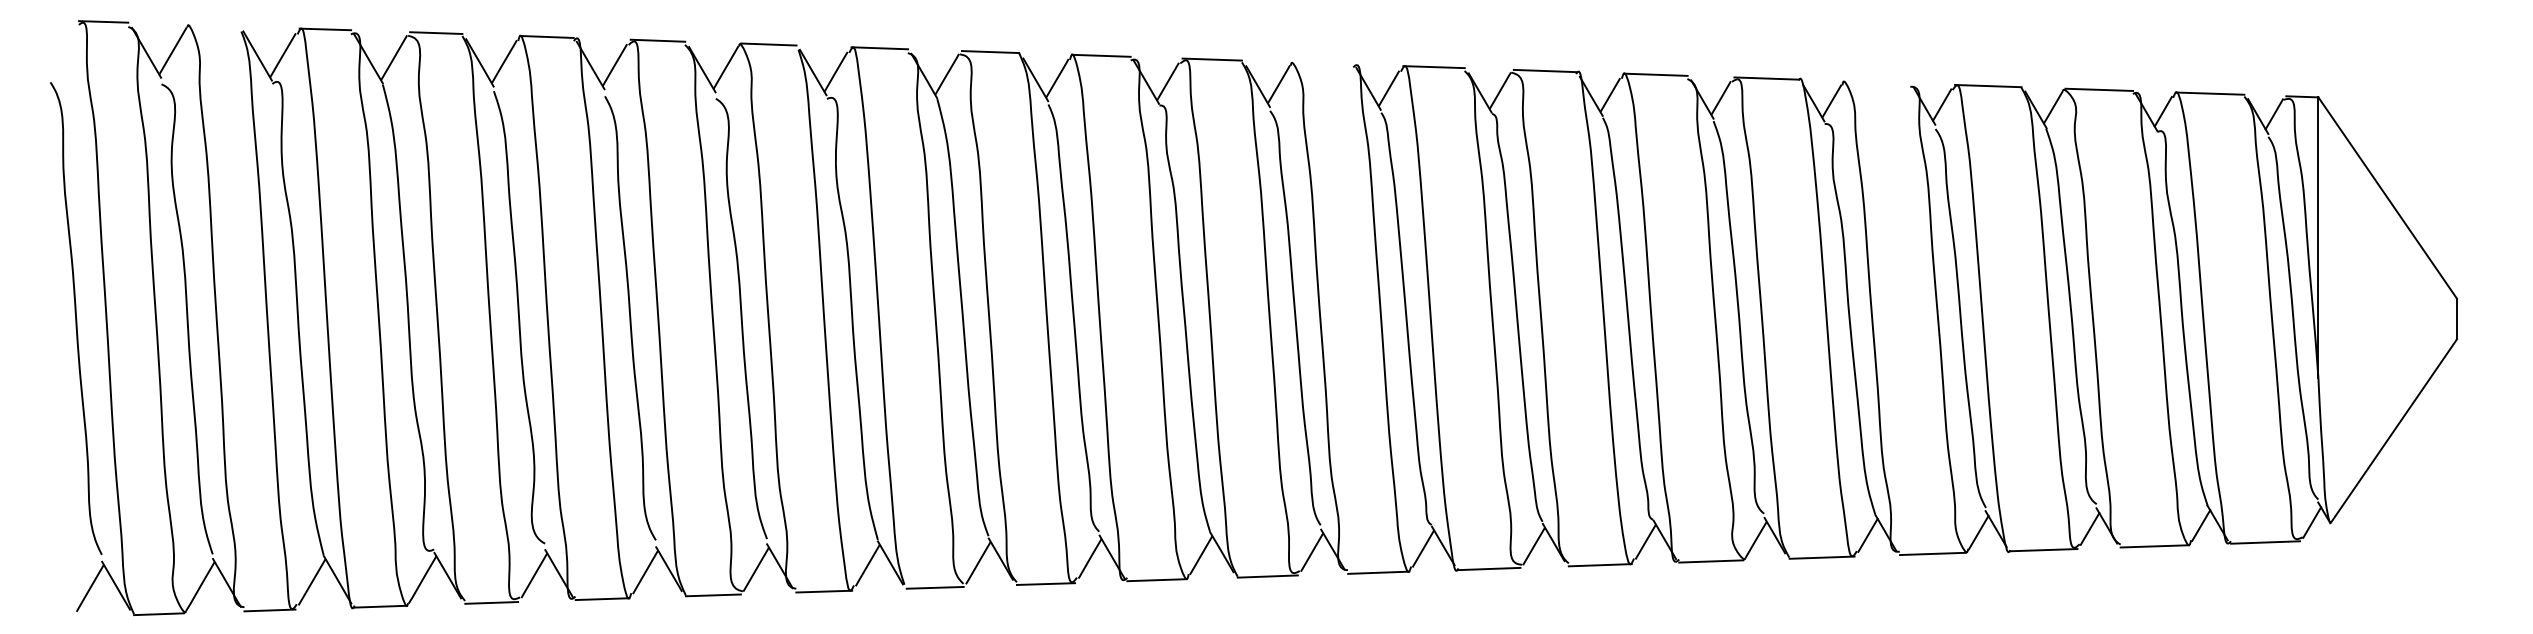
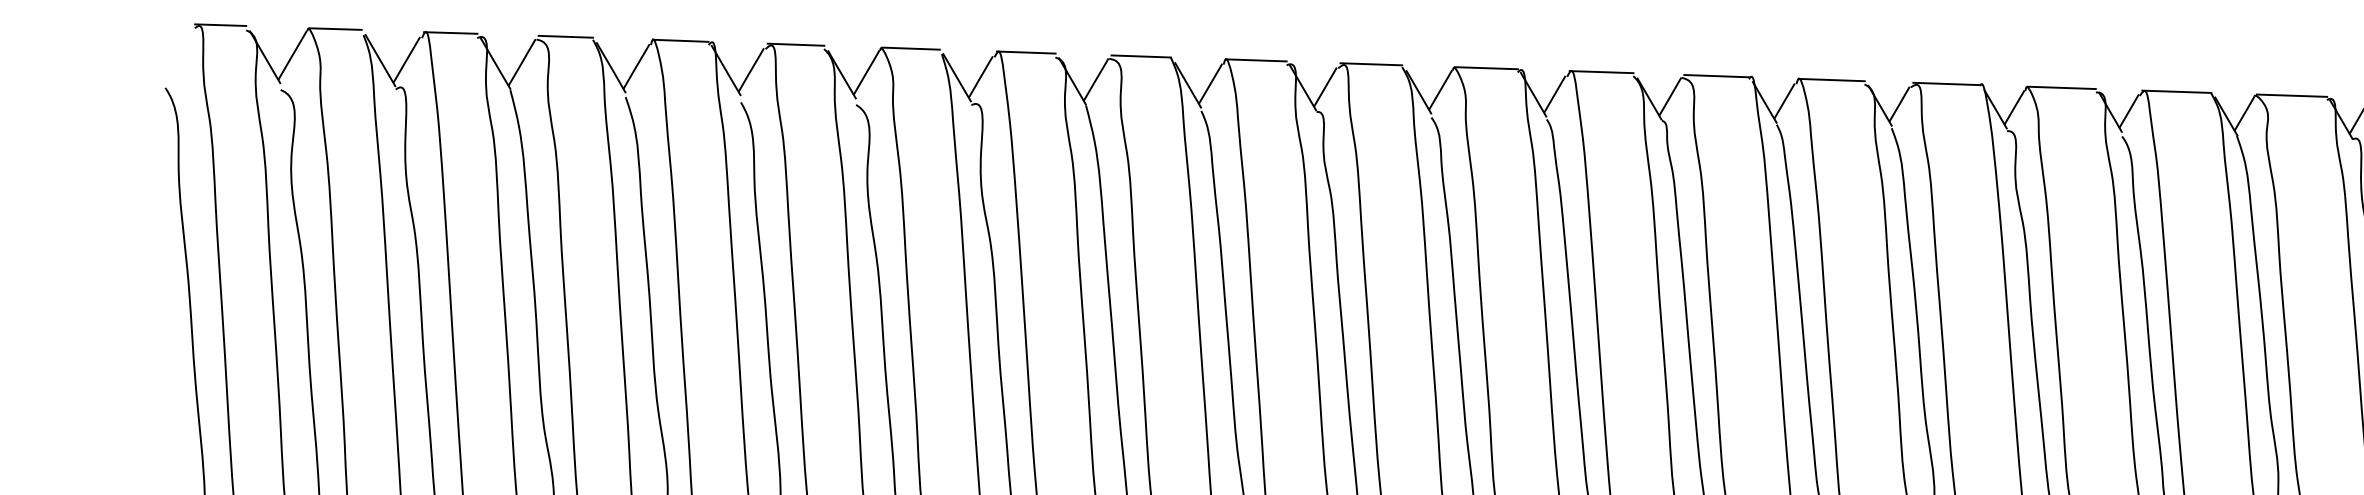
line: (214, 25) -> (335, 28), added
line: (1322, 63) -> (1485, 68), added
line: (1877, 82) -> (2061, 88), added

